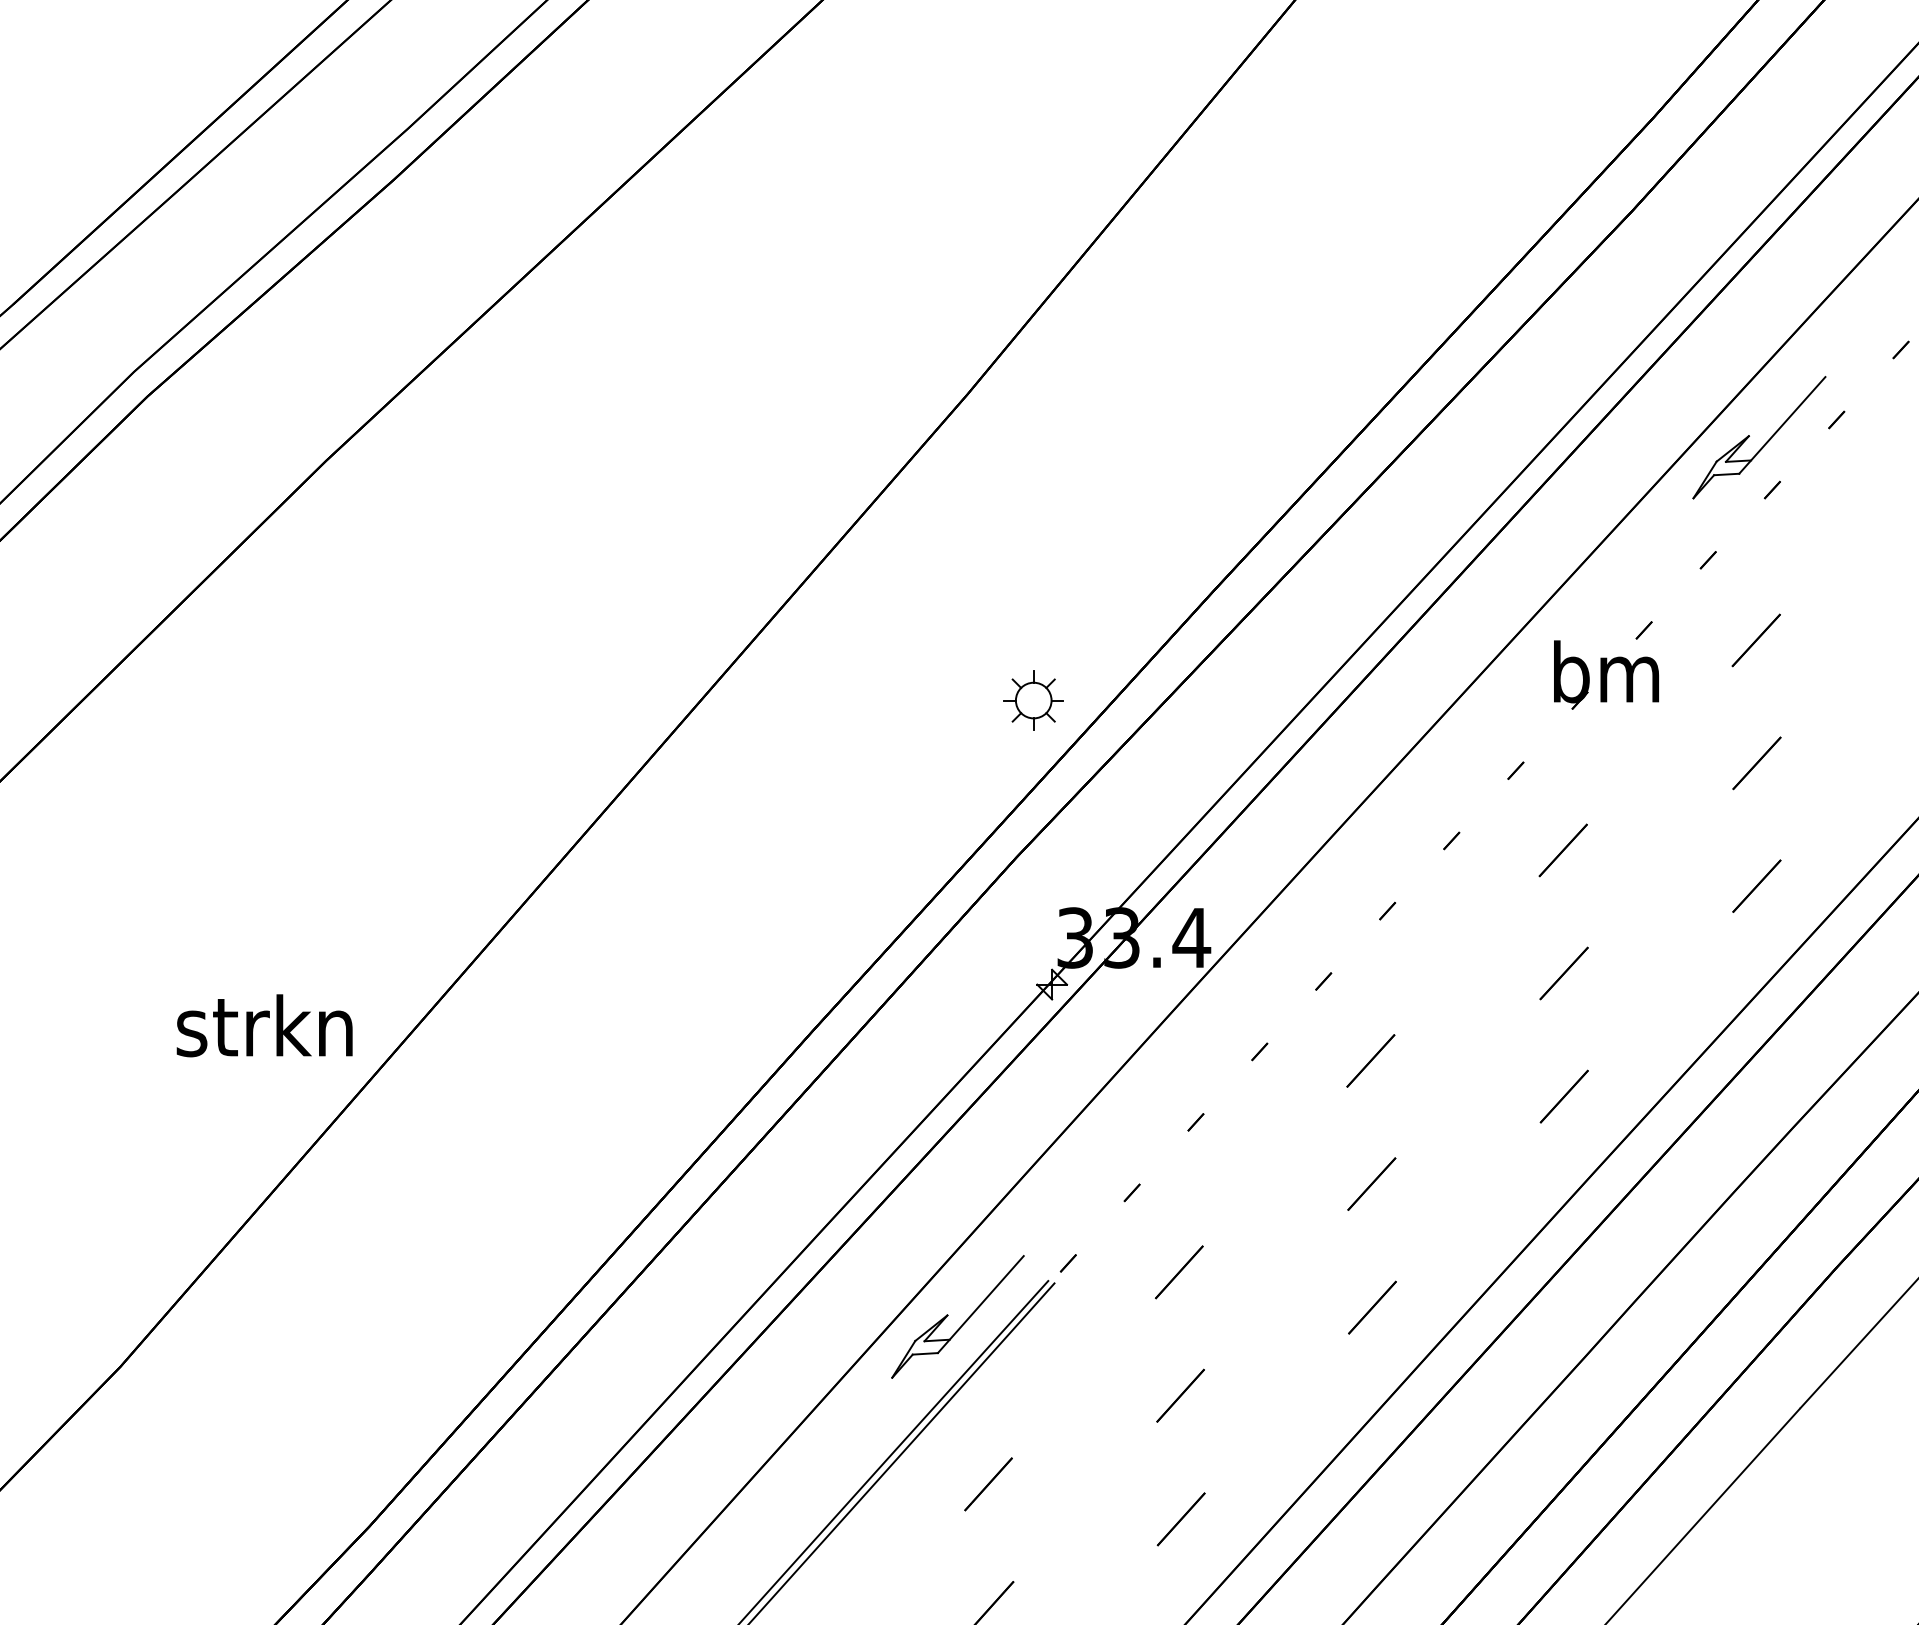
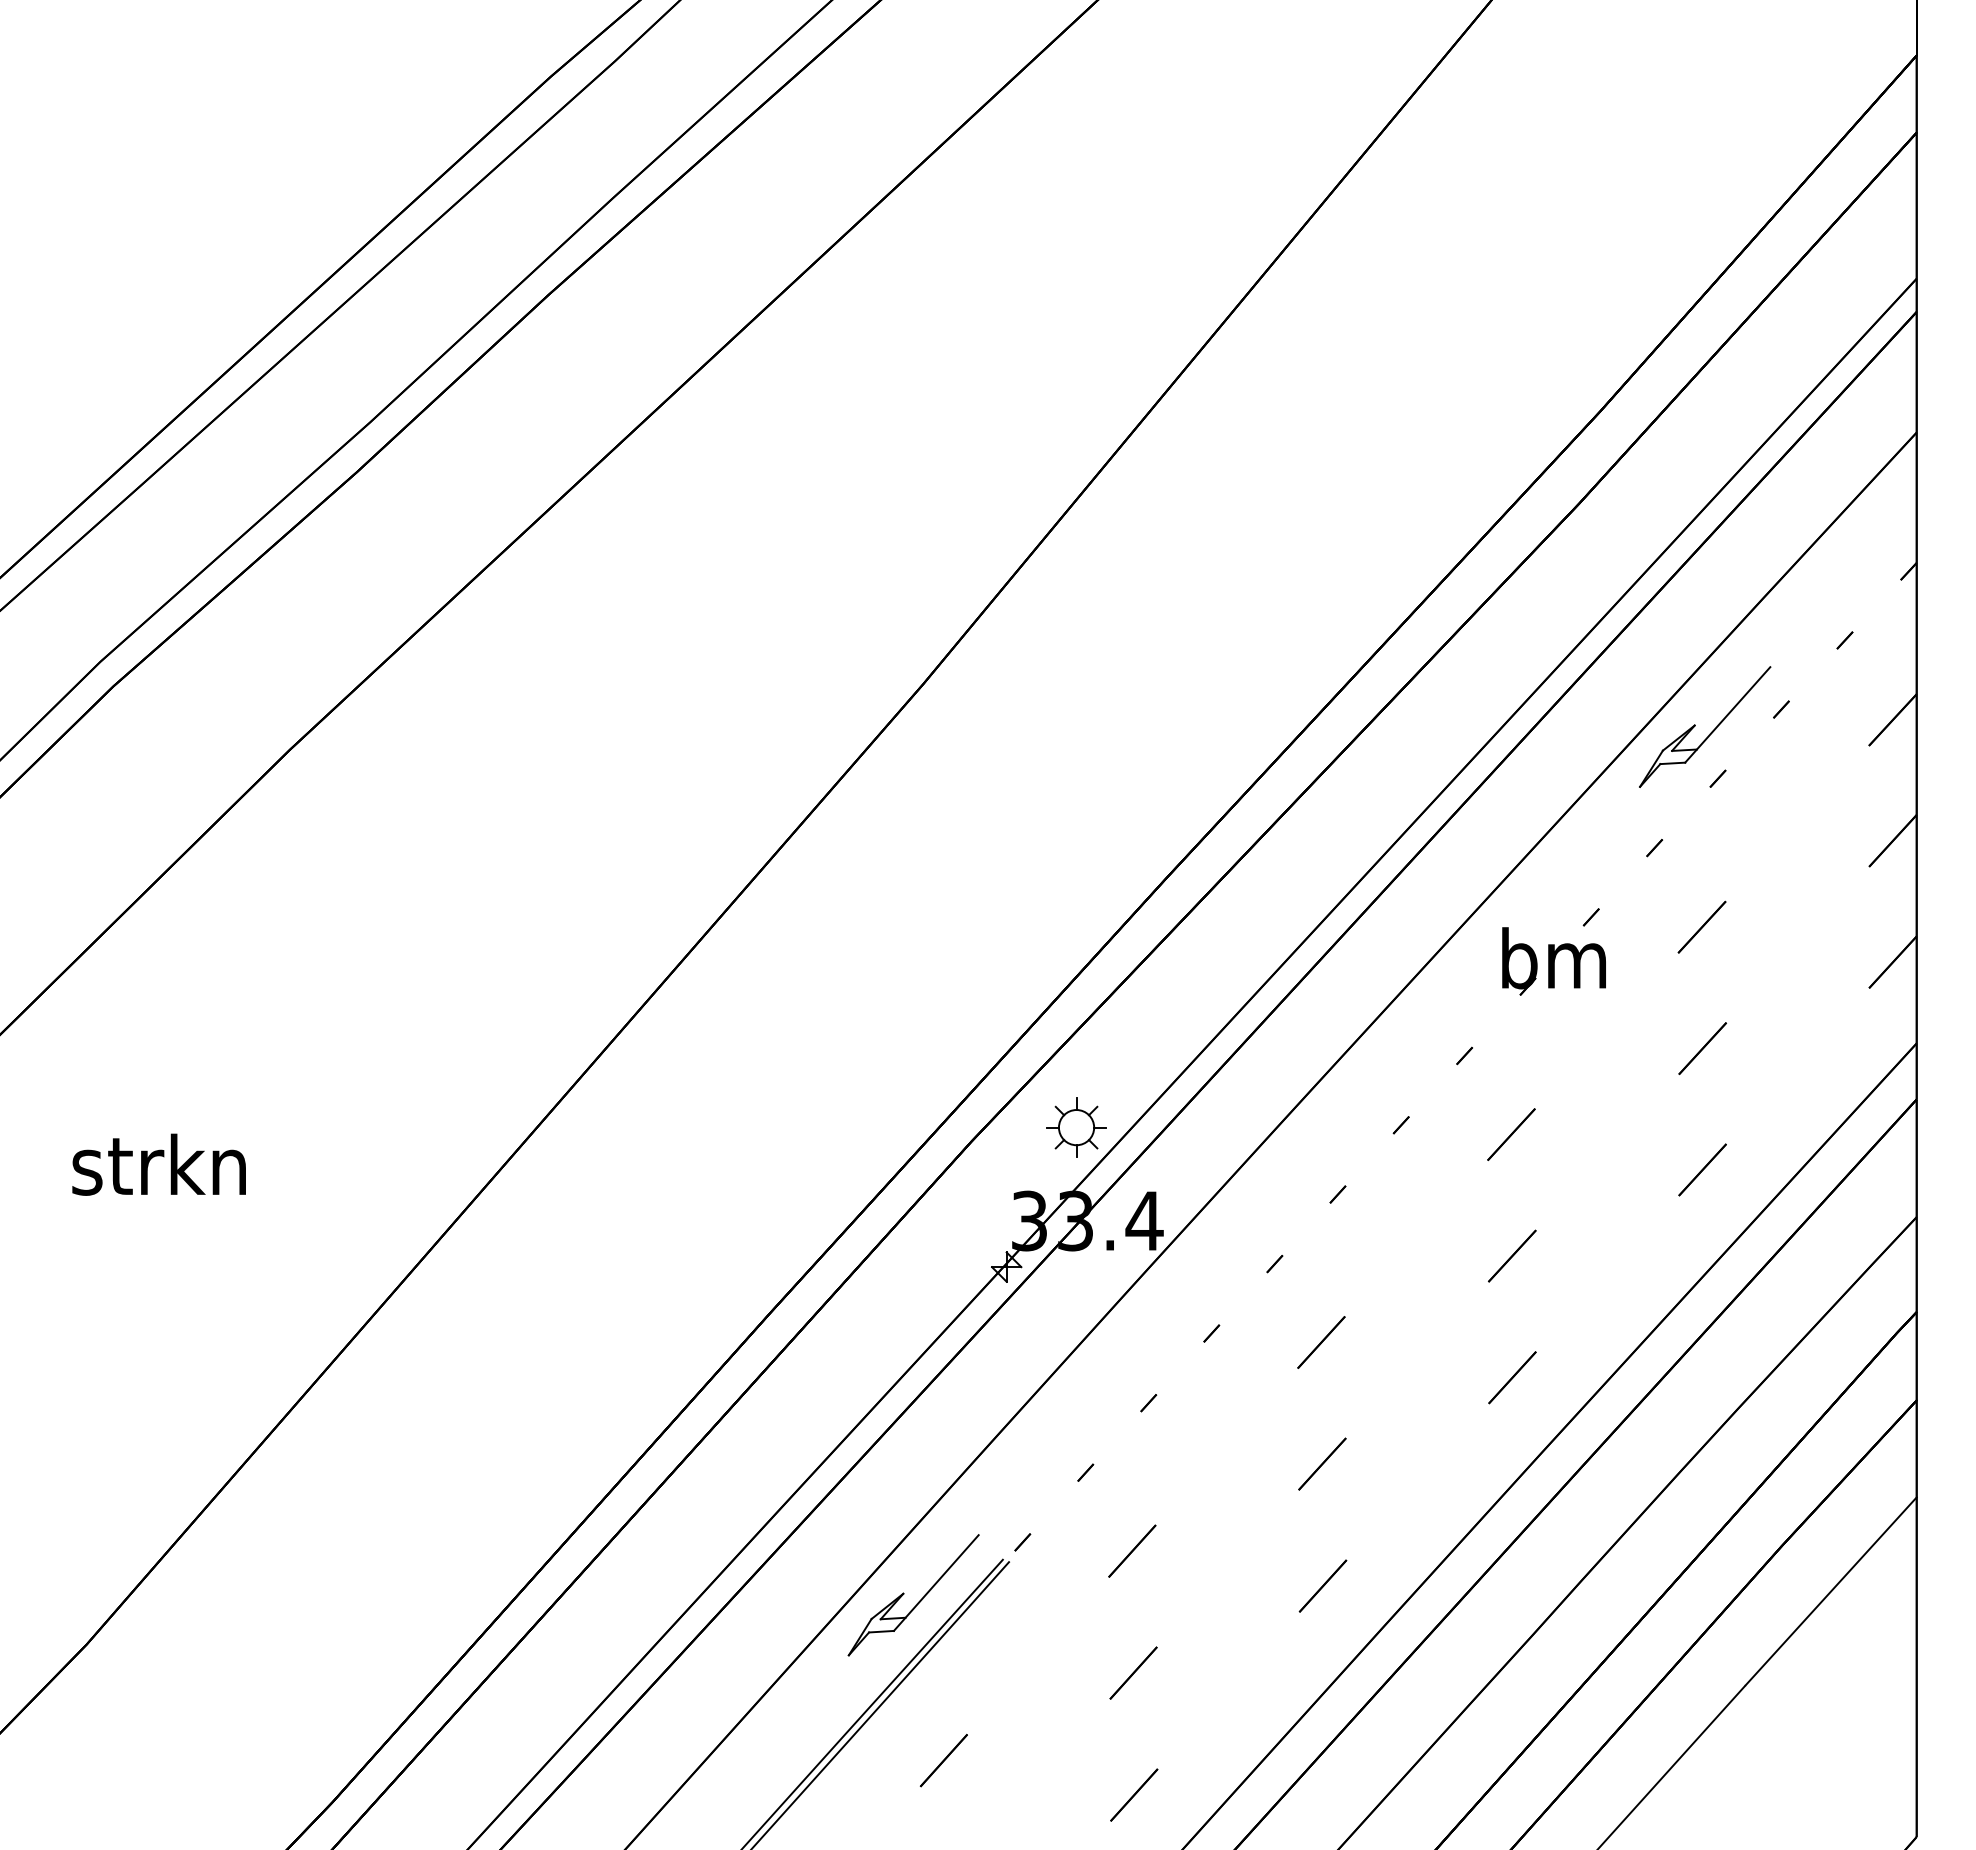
part: (1033, 700) -> (1076, 1127), moved
text: (264, 1025) -> (158, 1164), moved

